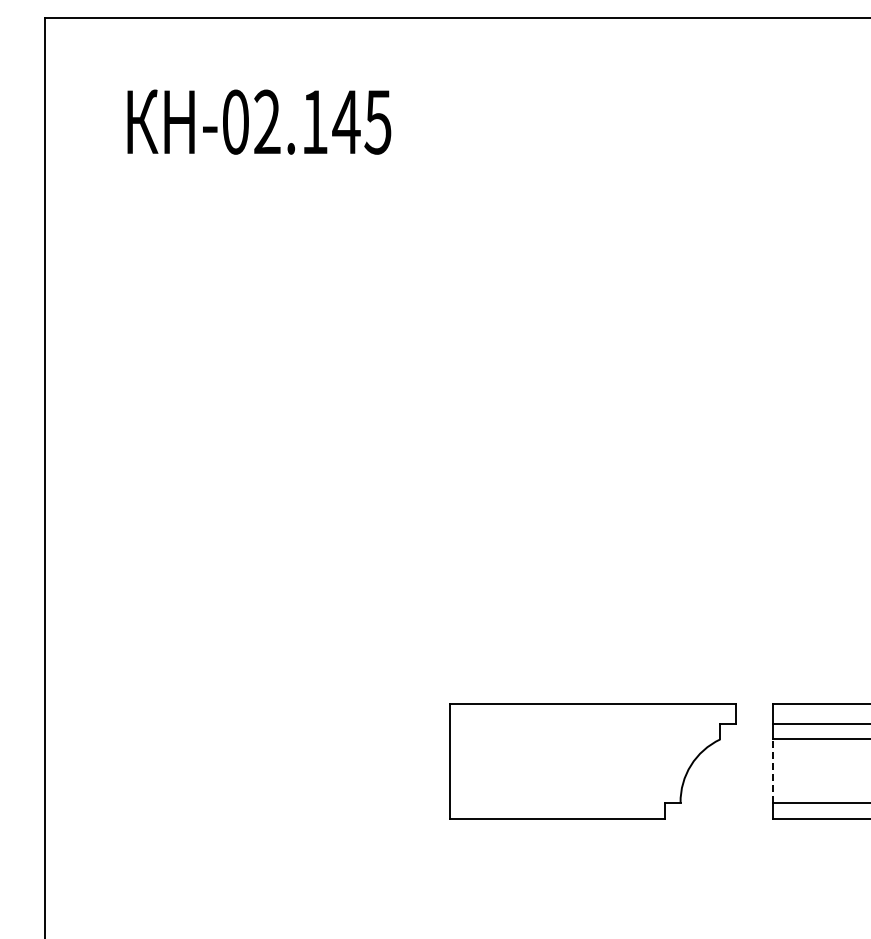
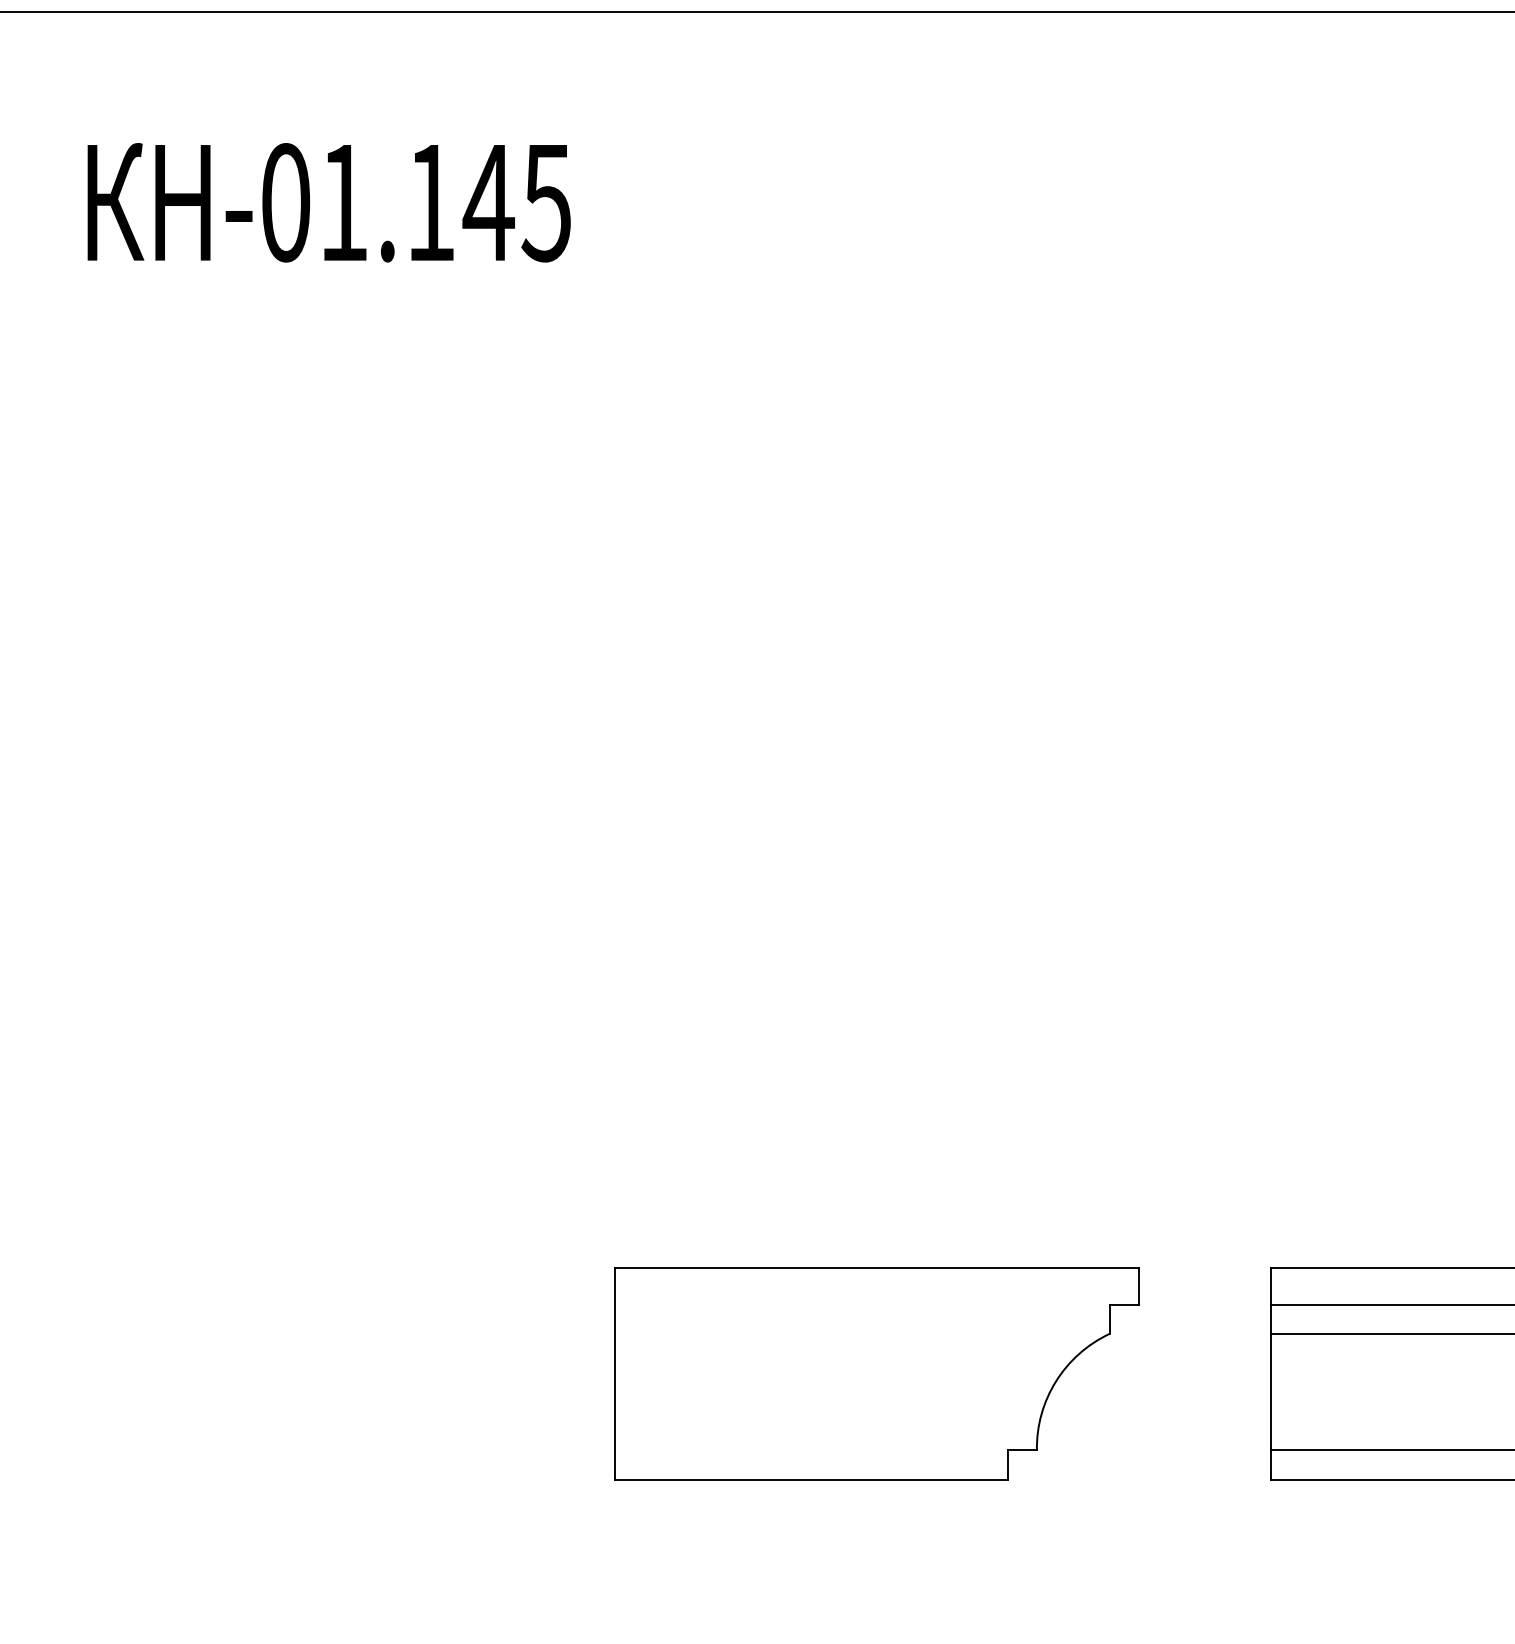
text: (267, 121) -> (344, 201), -02.145 -> -01.145
part: (592, 761) -> (875, 1374), moved
line: (773, 771) -> (1271, 1392), dashed -> solid

